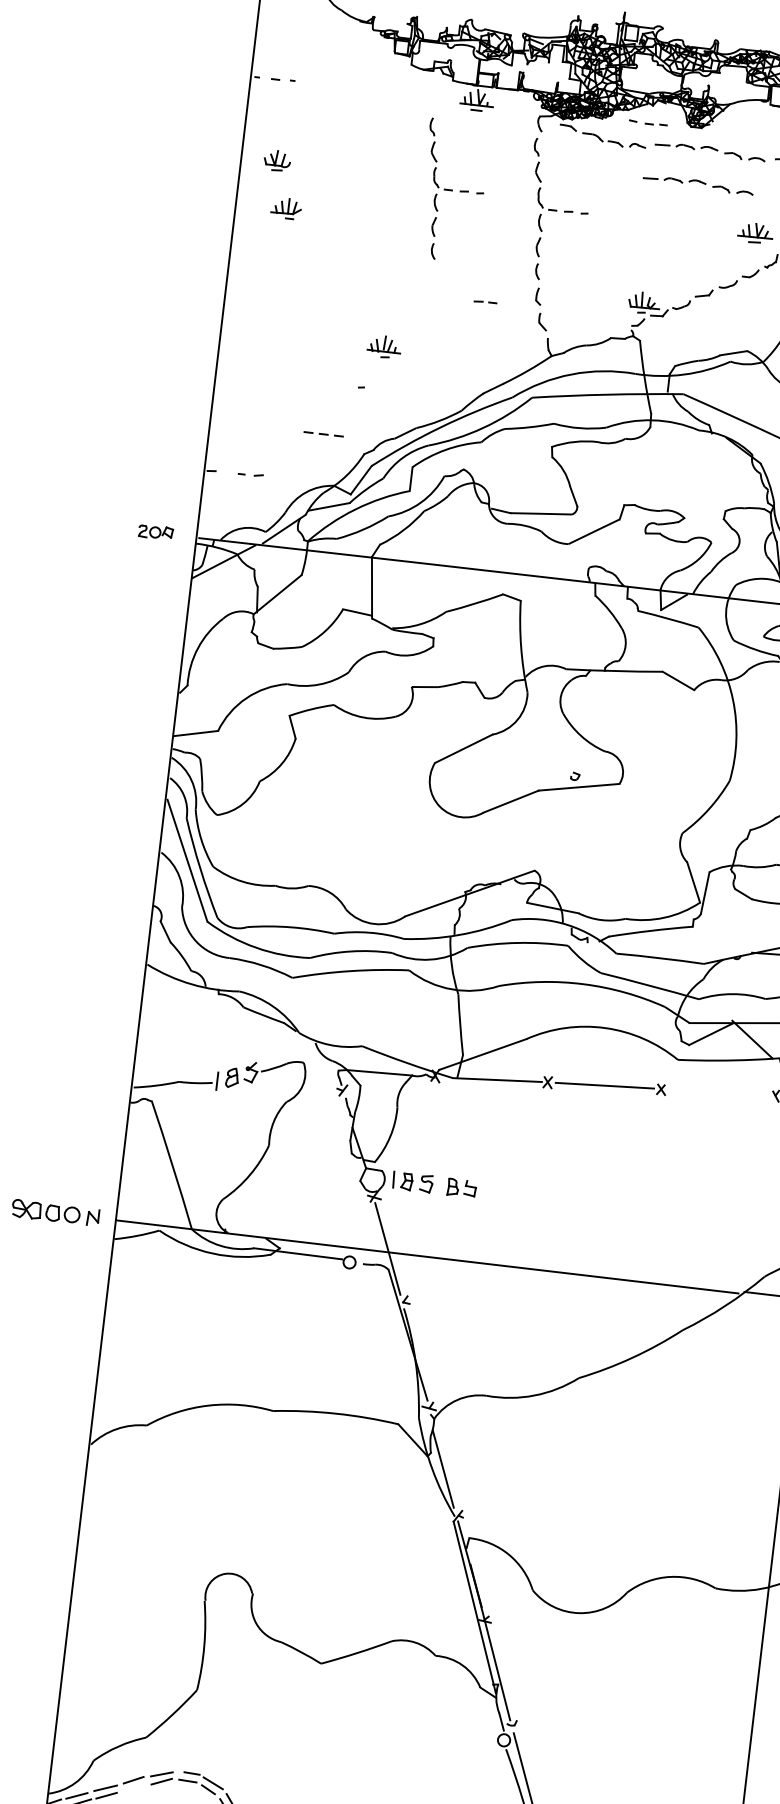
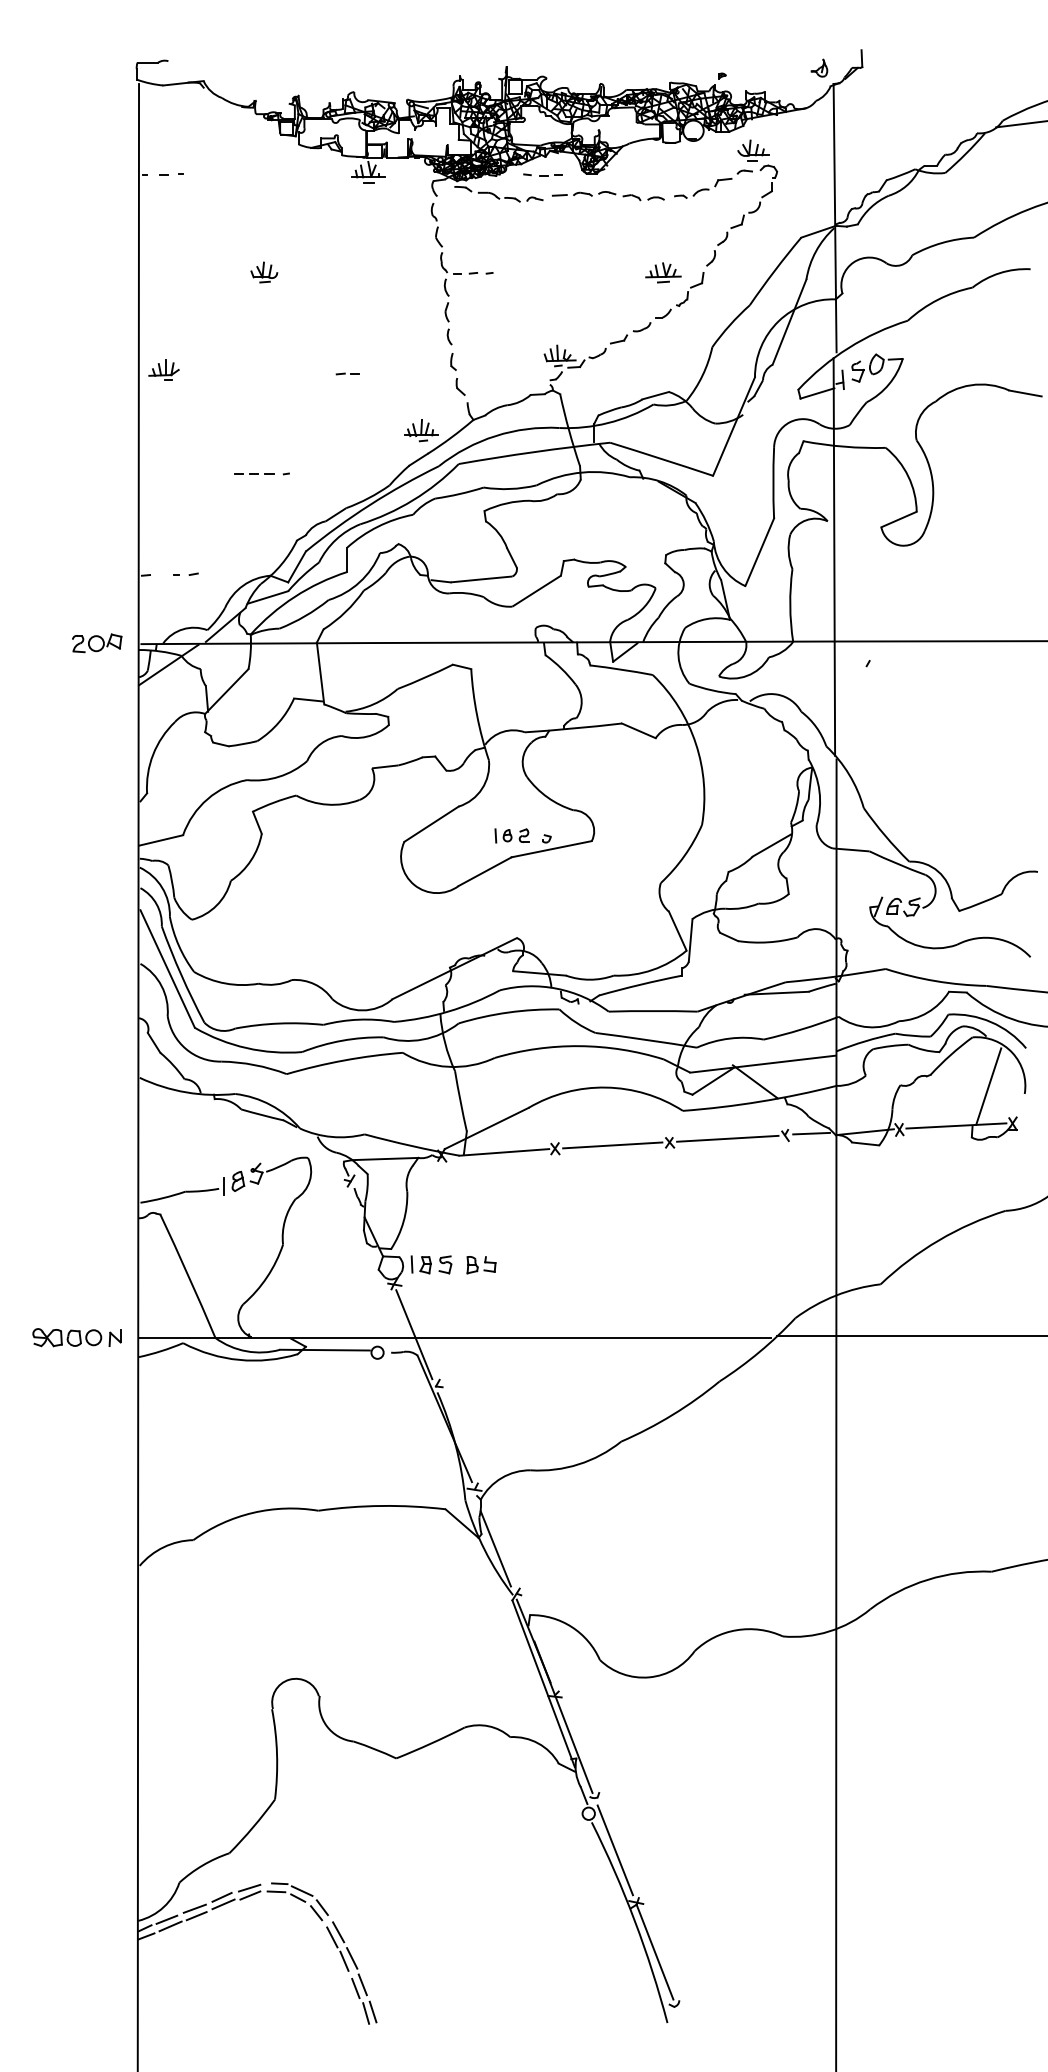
part: (277, 160) -> (264, 272), moved
part: (697, 185) -> (599, 231), removed
part: (452, 191) -> (354, 266), removed
part: (285, 207) -> (163, 369), moved
part: (485, 301) -> (347, 373), moved
part: (384, 346) -> (421, 430), moved
line: (324, 433) -> (254, 473), moved
part: (156, 532) -> (97, 643), size x1.43
part: (541, 769) -> (511, 835), added
line: (718, 1092) -> (727, 1138), added
line: (134, 1787) -> (223, 1904), added

